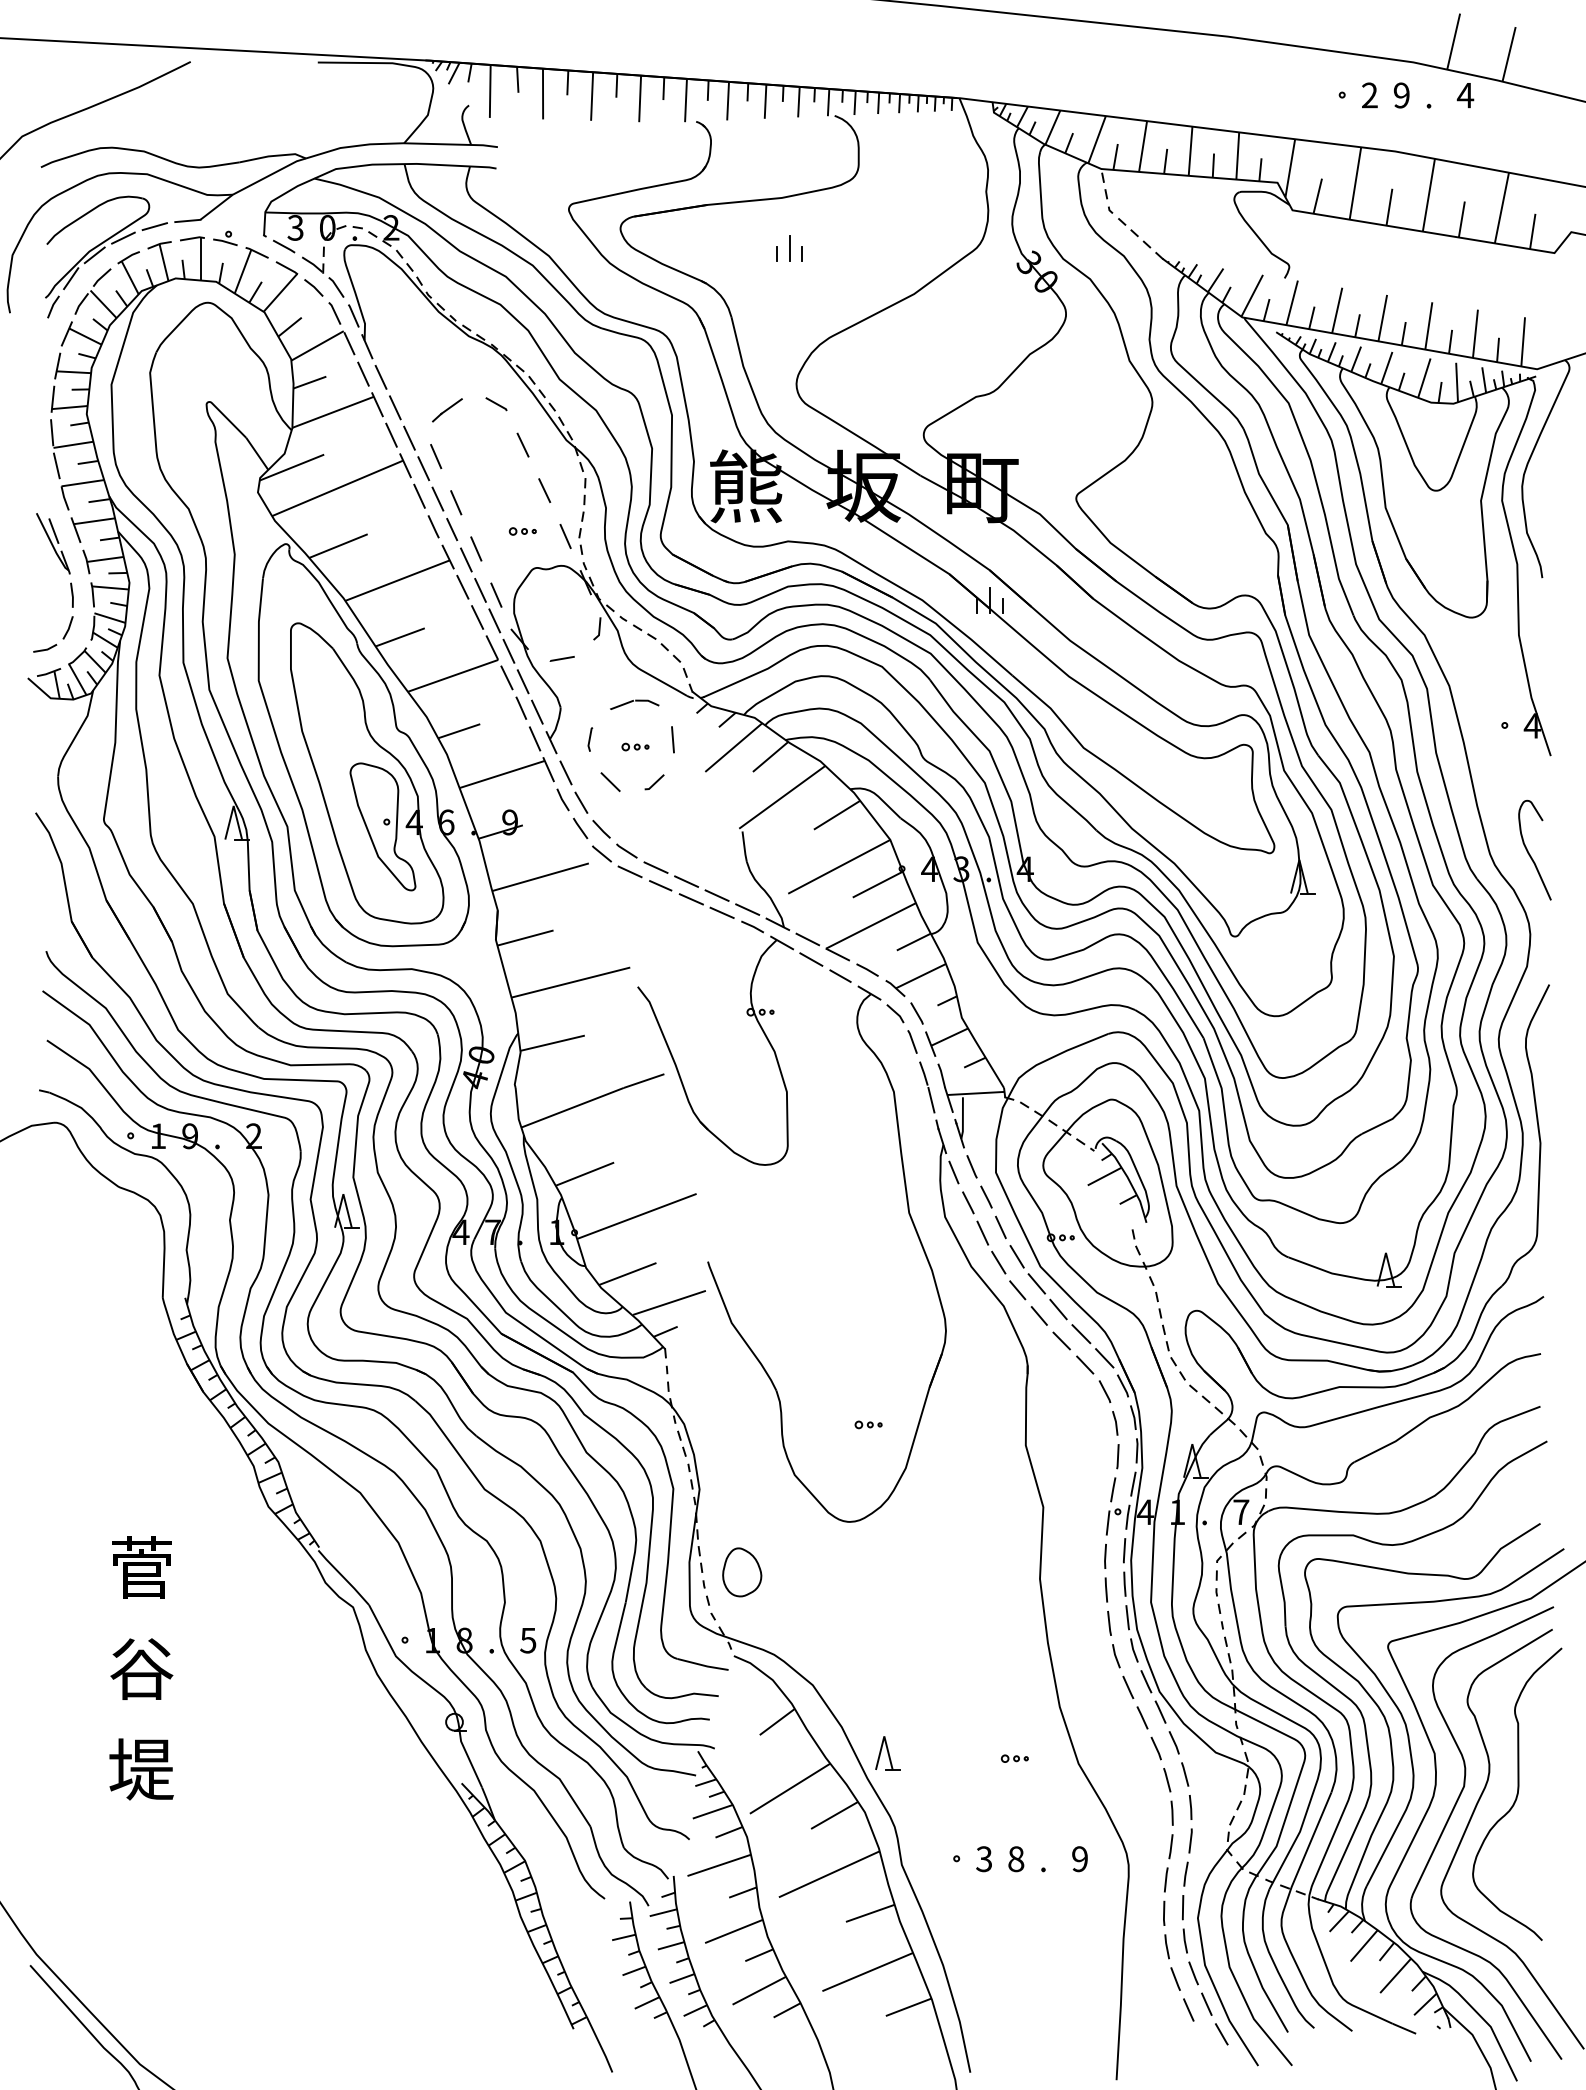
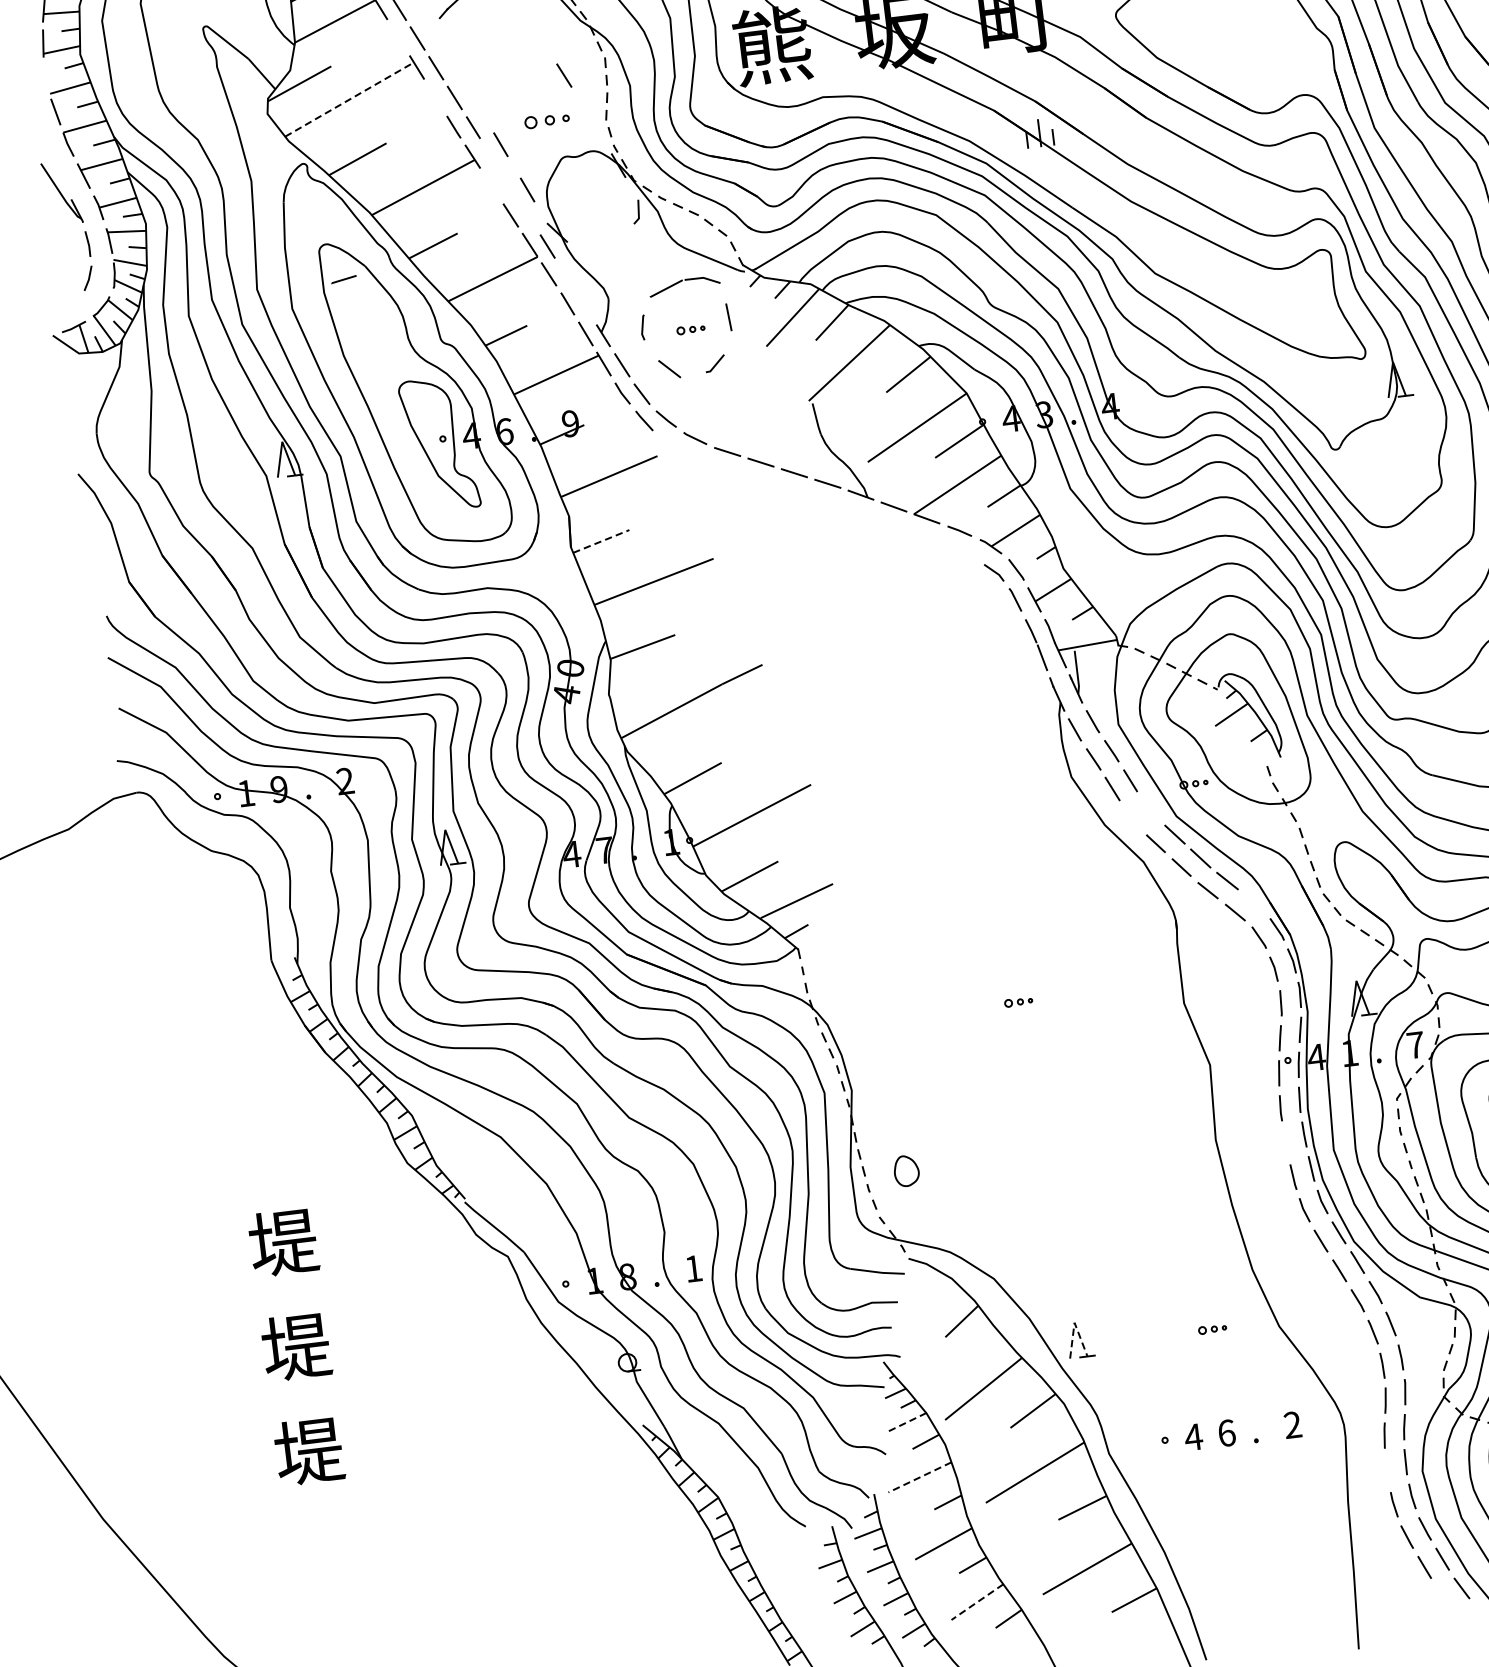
line: (52, 432) -> (47, 77), removed
line: (391, 434) -> (398, 36), removed
line: (522, 444) -> (535, 30), removed
line: (436, 456) -> (447, 54), removed
line: (338, 488) -> (350, 99), solid -> dashed
line: (419, 495) -> (435, 96), removed
line: (456, 502) -> (474, 99), removed
line: (53, 530) -> (60, 179), removed
part: (522, 531) -> (546, 120), size x1.6
line: (565, 536) -> (591, 120), removed
line: (466, 559) -> (492, 156), removed
line: (462, 586) -> (491, 185), removed
line: (480, 590) -> (510, 187), removed
line: (494, 620) -> (528, 216), removed
line: (46, 648) -> (68, 302), removed
line: (561, 658) -> (343, 279), moved
line: (522, 681) -> (565, 276), removed
part: (634, 704) -> (684, 285), size x1.4
line: (537, 711) -> (584, 305), removed
line: (525, 937) -> (601, 540), solid -> dashed
part: (769, 1165) -> (883, 746), removed
line: (1016, 1256) -> (1150, 808), removed
line: (998, 1262) -> (1132, 817), removed
line: (1104, 1358) -> (1254, 903), removed
text: (141, 1567) -> (283, 1242), 菅 -> 堤
part: (742, 1572) -> (906, 1171), size x0.6
line: (1106, 1589) -> (1286, 1142), removed
text: (528, 1640) -> (693, 1268), 5 -> 1
text: (141, 1668) -> (296, 1346), 谷 -> 堤
line: (884, 1736) -> (1074, 1322), solid -> dashed
line: (712, 1811) -> (906, 1422), solid -> dashed
text: (983, 1859) -> (1192, 1437), 3 -> 4
text: (1016, 1859) -> (1227, 1433), 8 -> 6
text: (1079, 1859) -> (1292, 1425), 9 -> 2
line: (718, 1865) -> (919, 1477), solid -> dashed
line: (1164, 1912) -> (1387, 1469), removed
line: (758, 1990) -> (976, 1601), solid -> dashed

